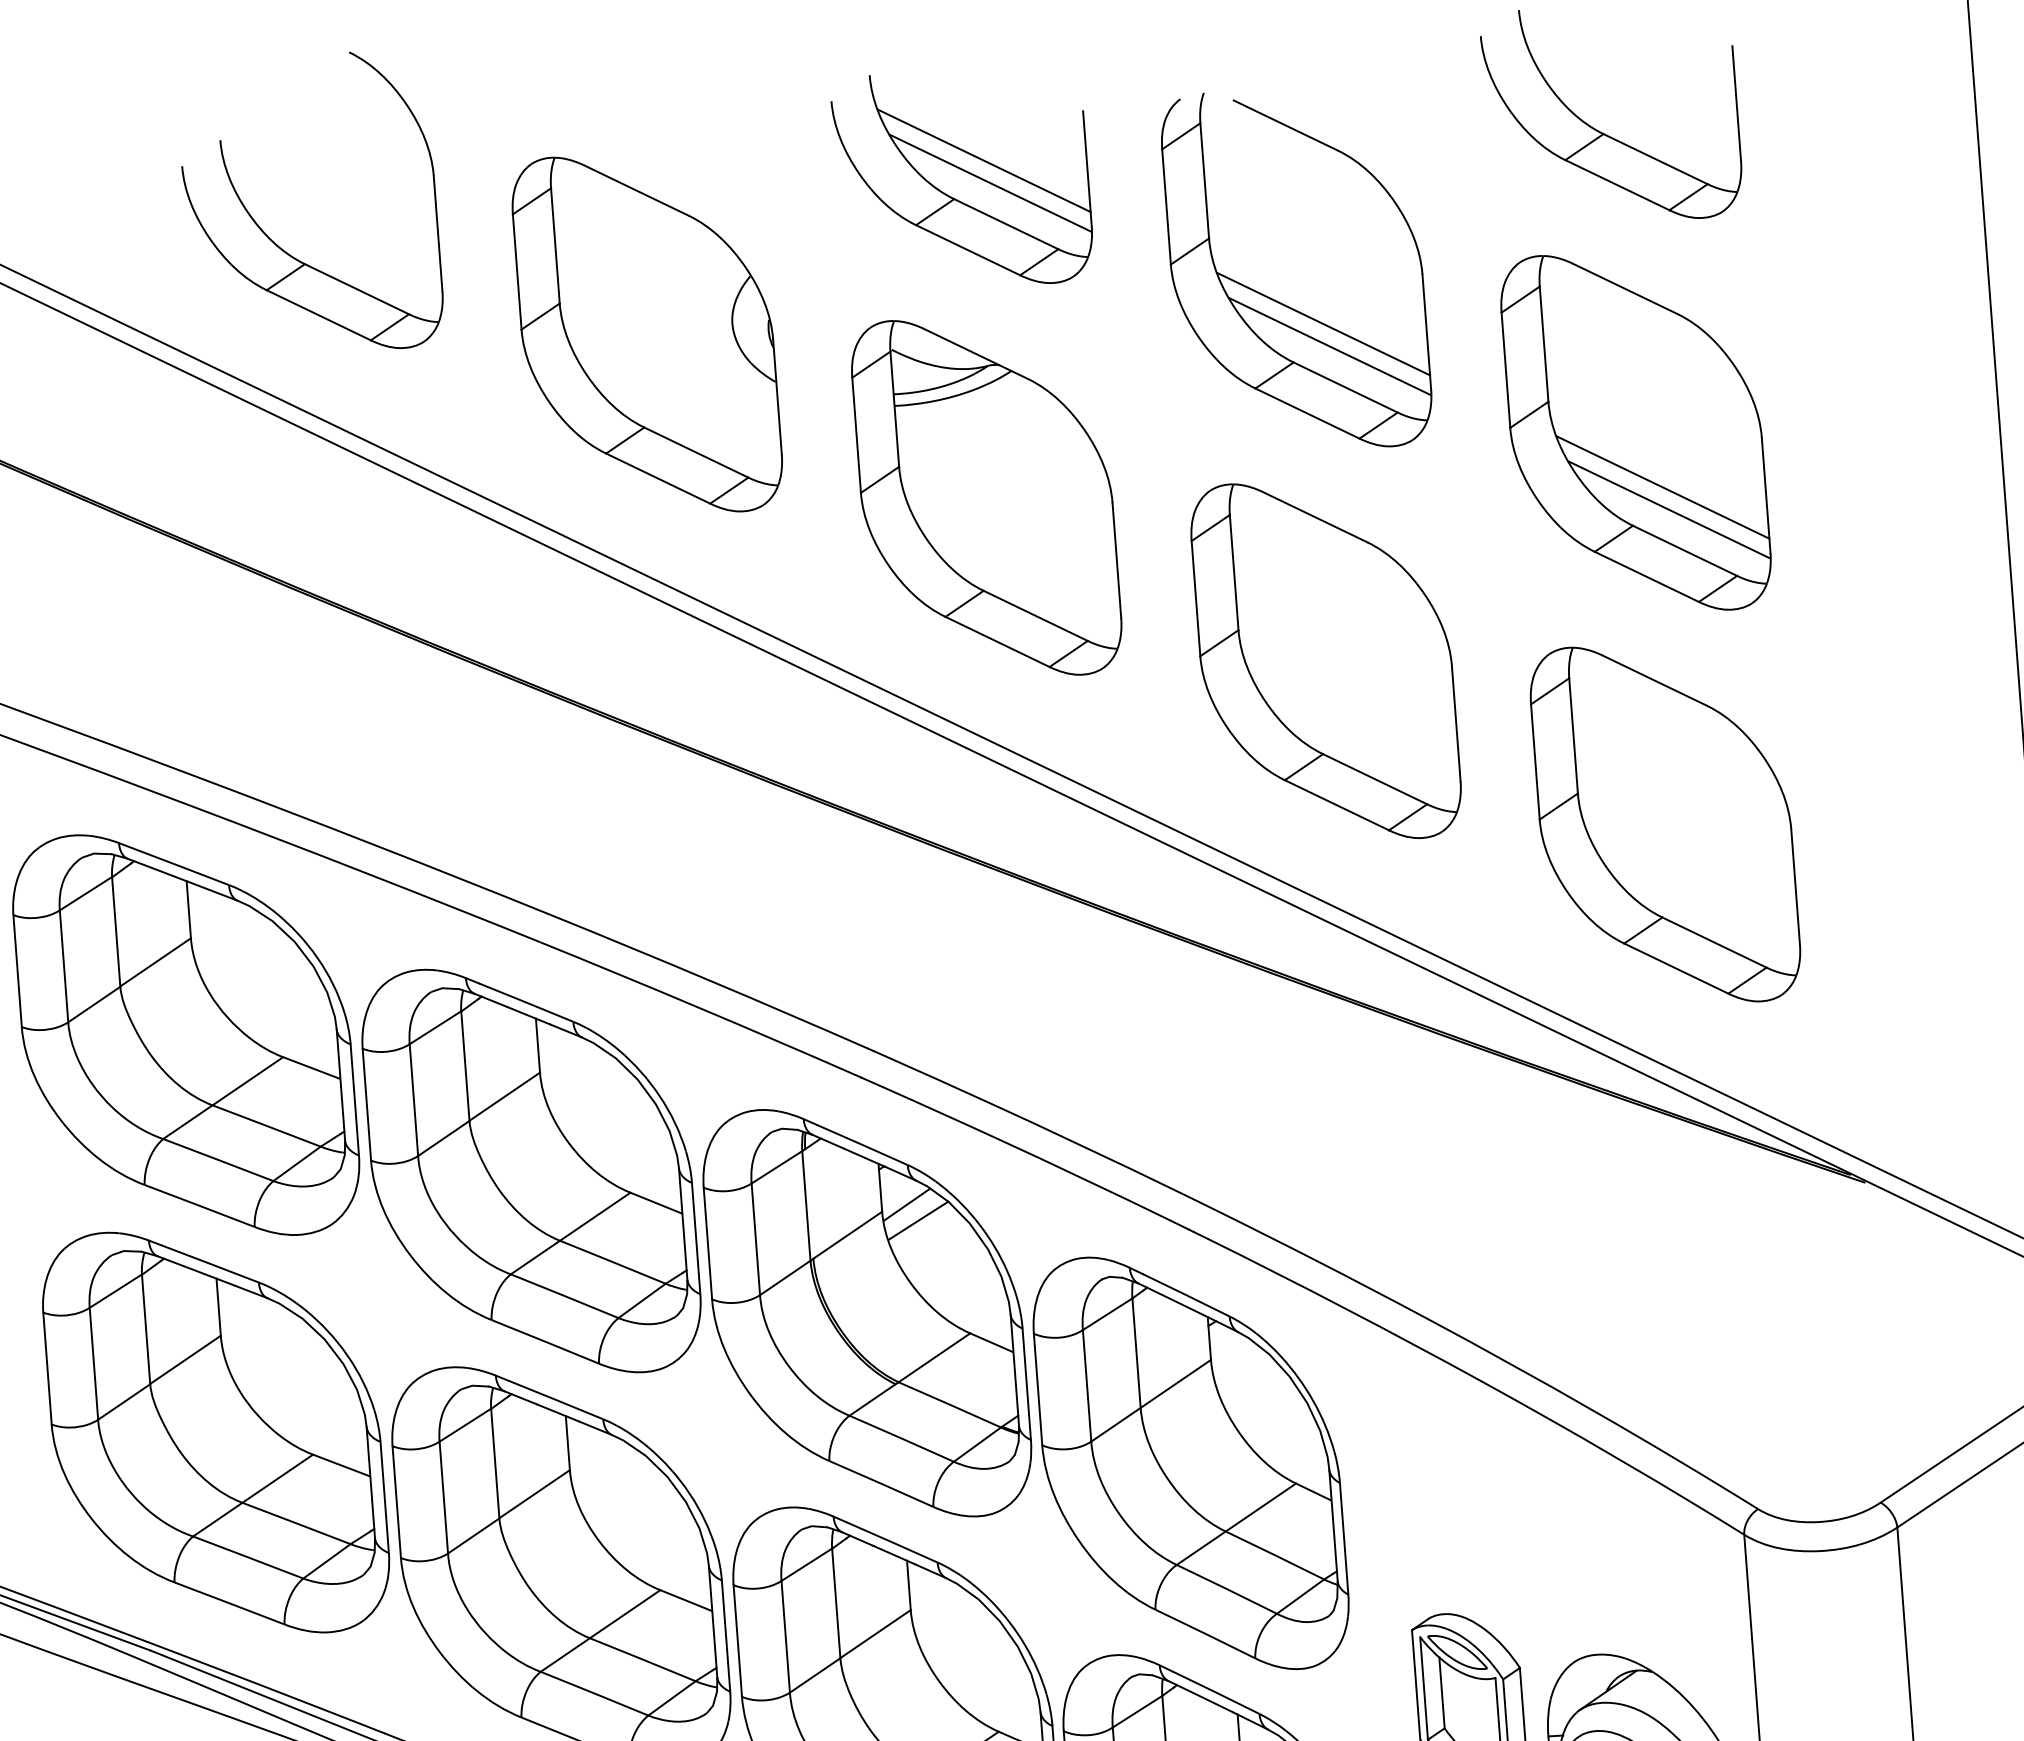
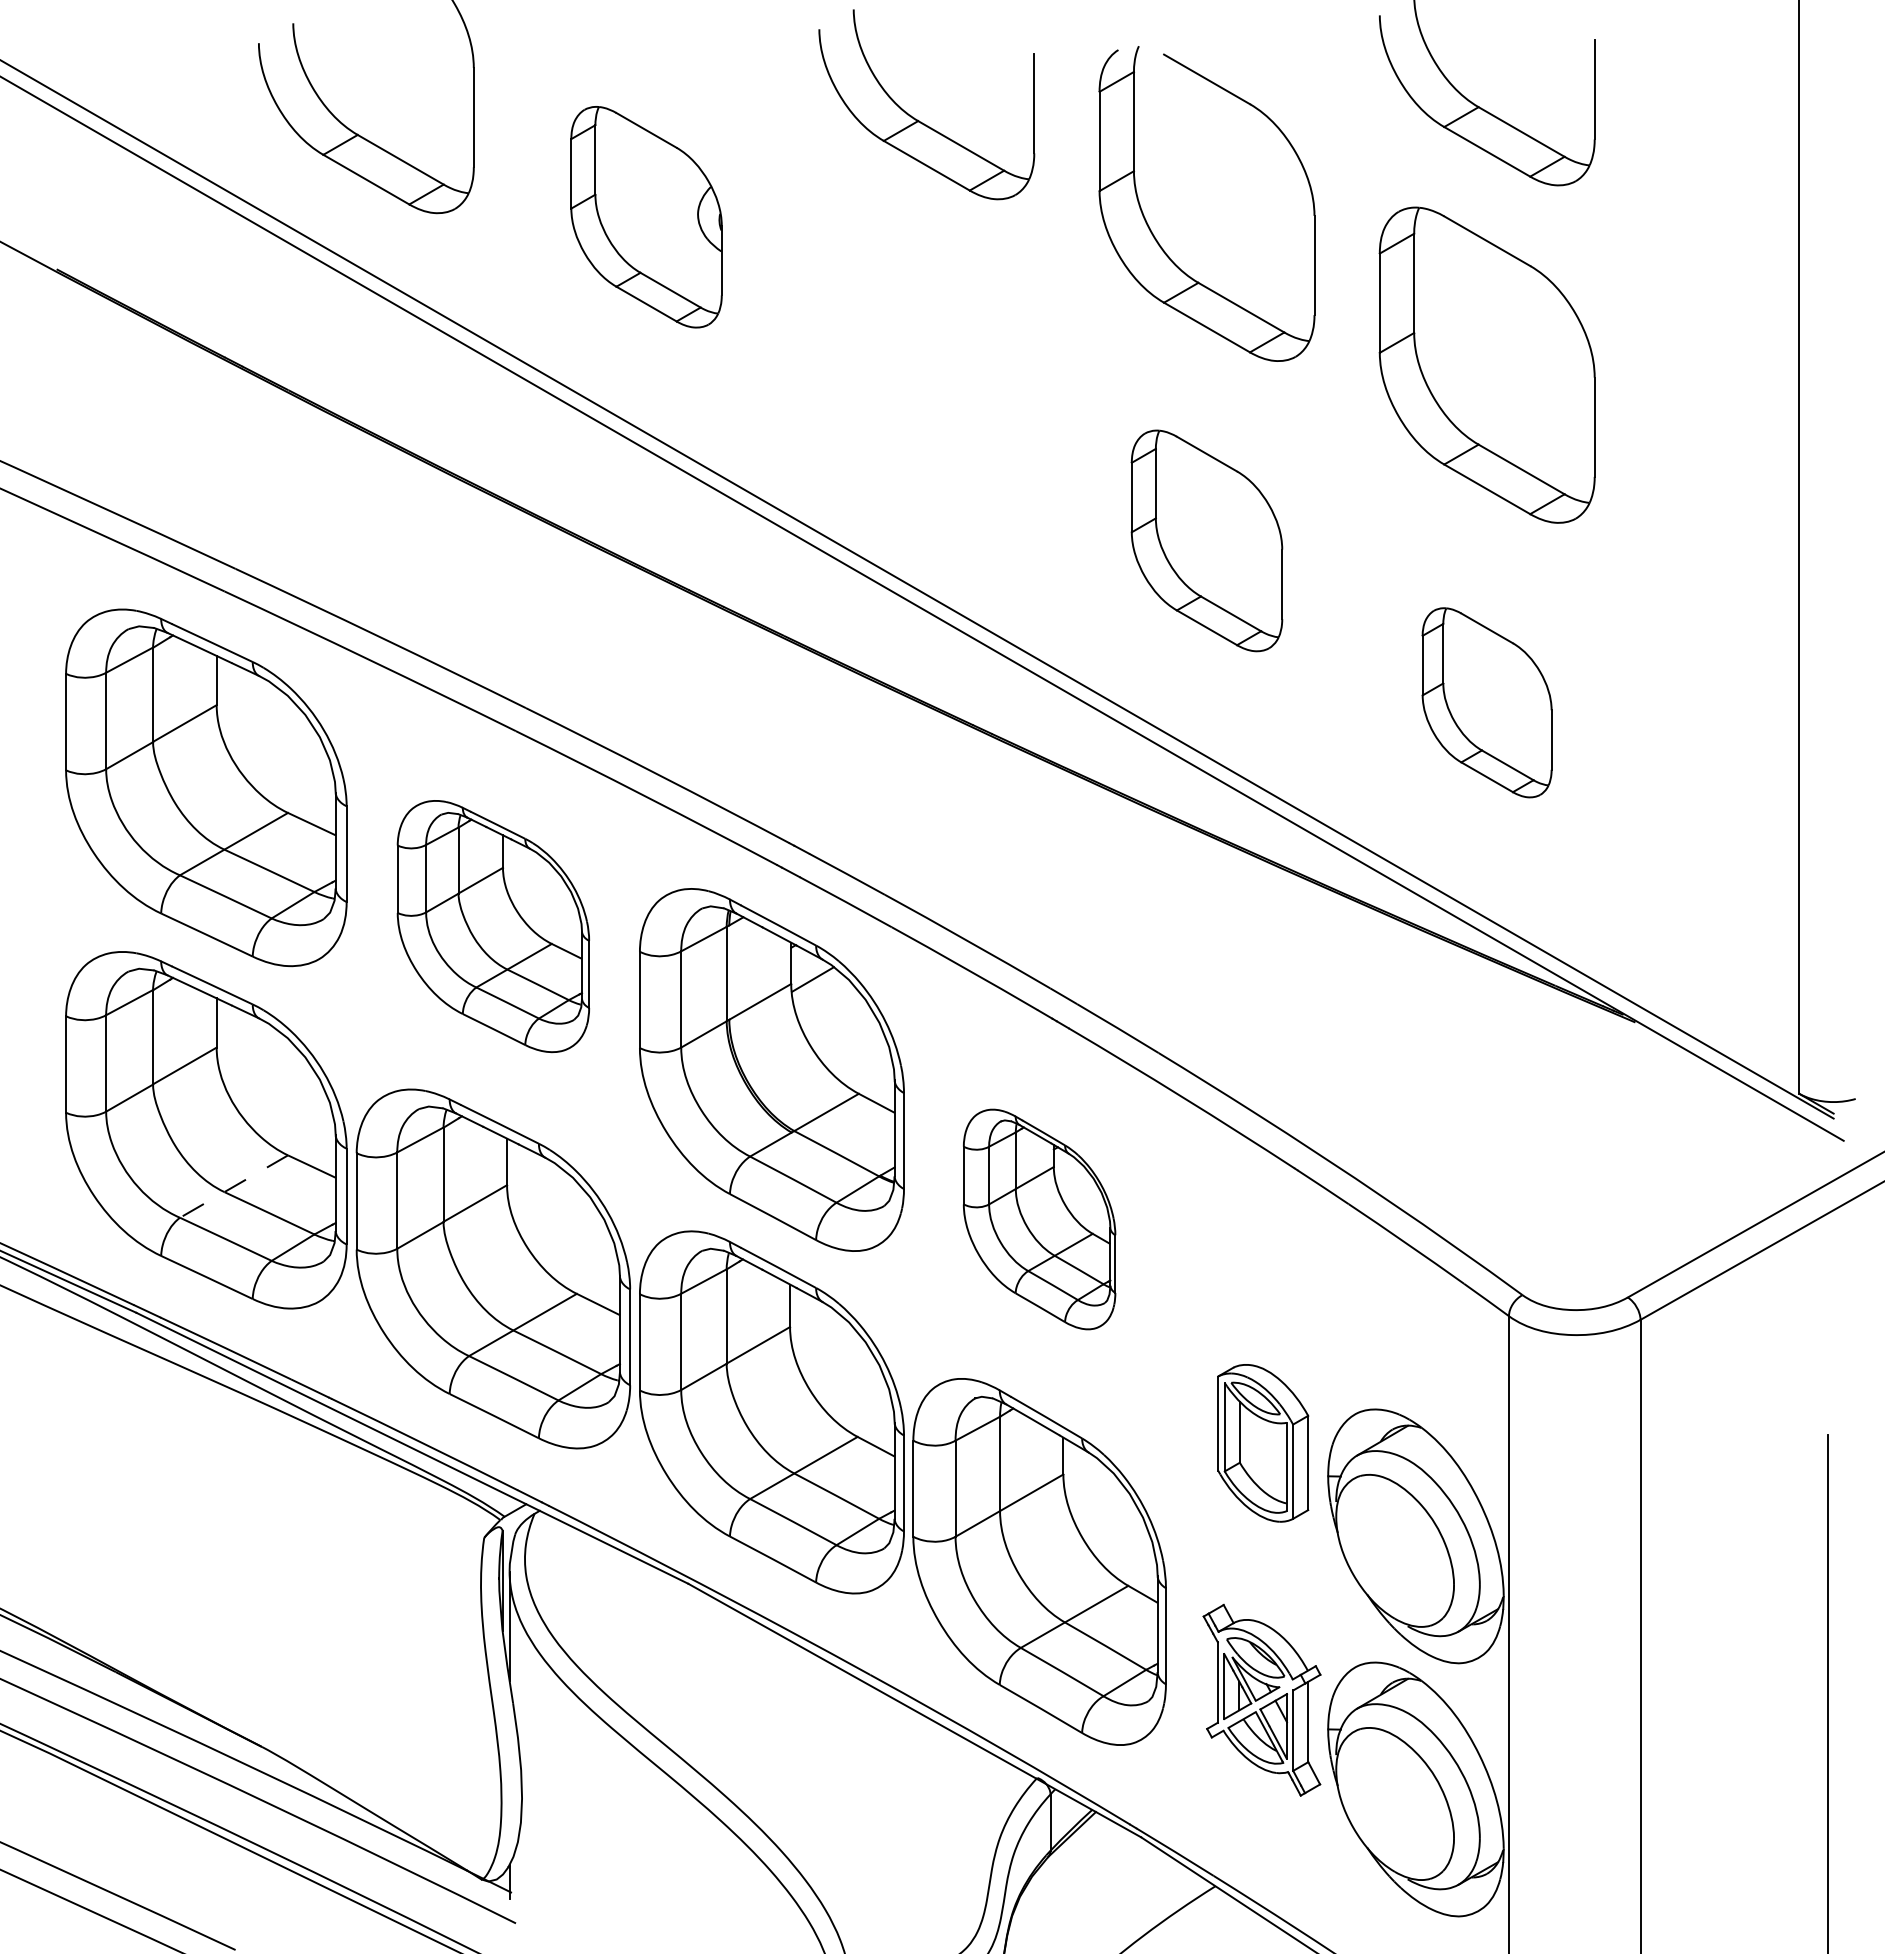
line: (984, 160) -> (946, 89), removed
line: (990, 182) -> (950, 109), removed
line: (1323, 323) -> (1226, 251), removed
part: (647, 333) -> (646, 216), size x0.7
line: (1329, 346) -> (1230, 271), removed
line: (1662, 487) -> (1506, 413), removed
part: (986, 497) -> (926, 378), removed
line: (1668, 510) -> (1510, 433), removed
part: (1325, 660) -> (1206, 540), size x0.7
part: (1664, 824) -> (1486, 702), size x0.6
part: (531, 1171) -> (493, 926), size x0.7
line: (918, 1220) -> (821, 993), removed
part: (1190, 1463) -> (1039, 1219), size x0.6
line: (252, 1495) -> (233, 1186), solid -> dashed

